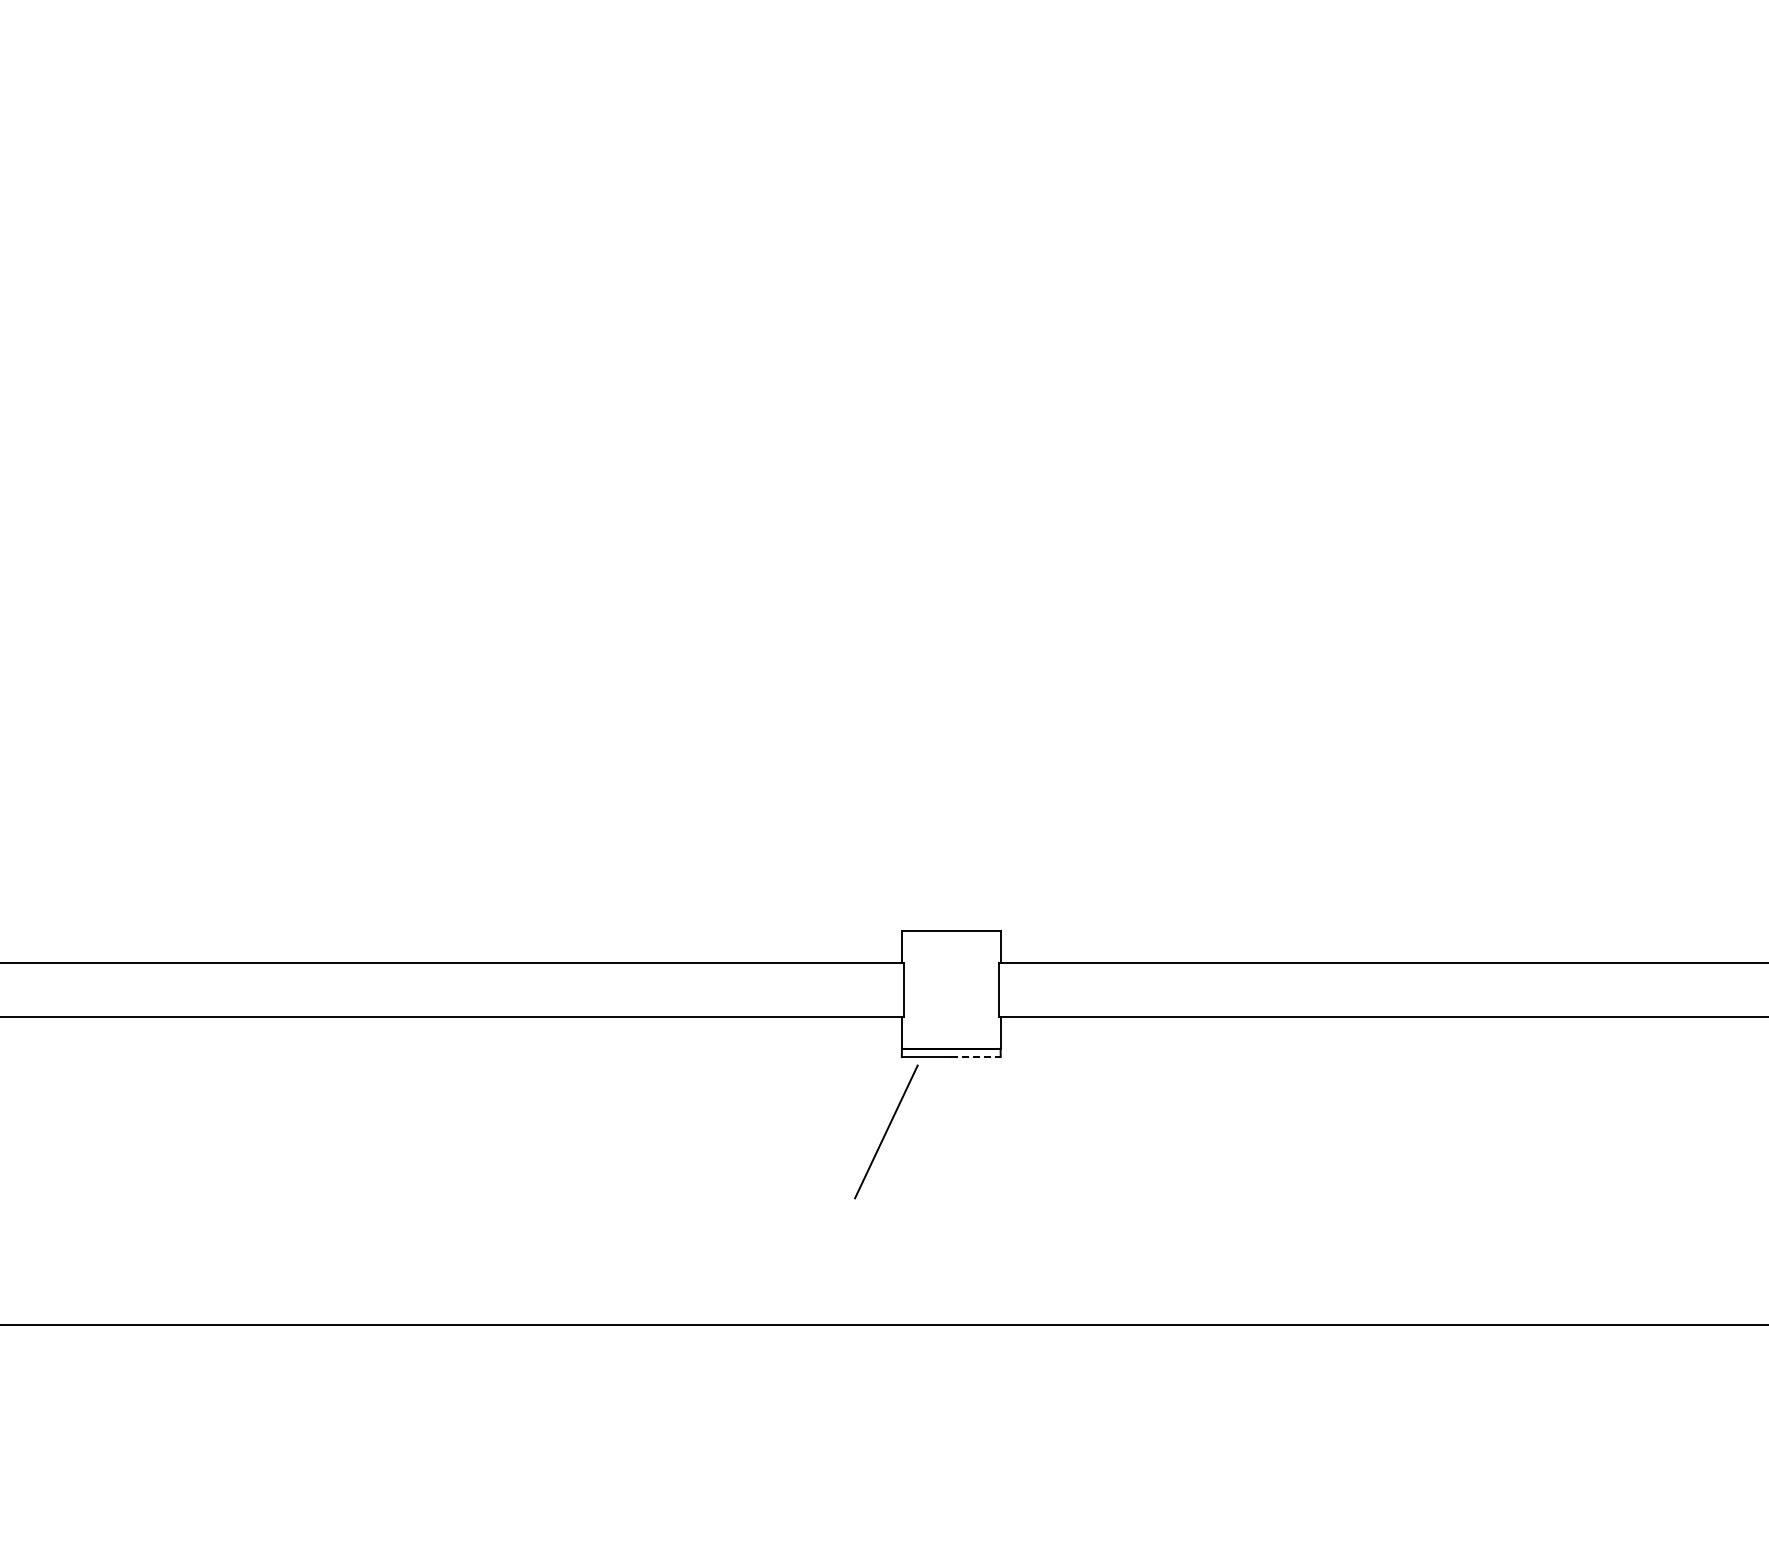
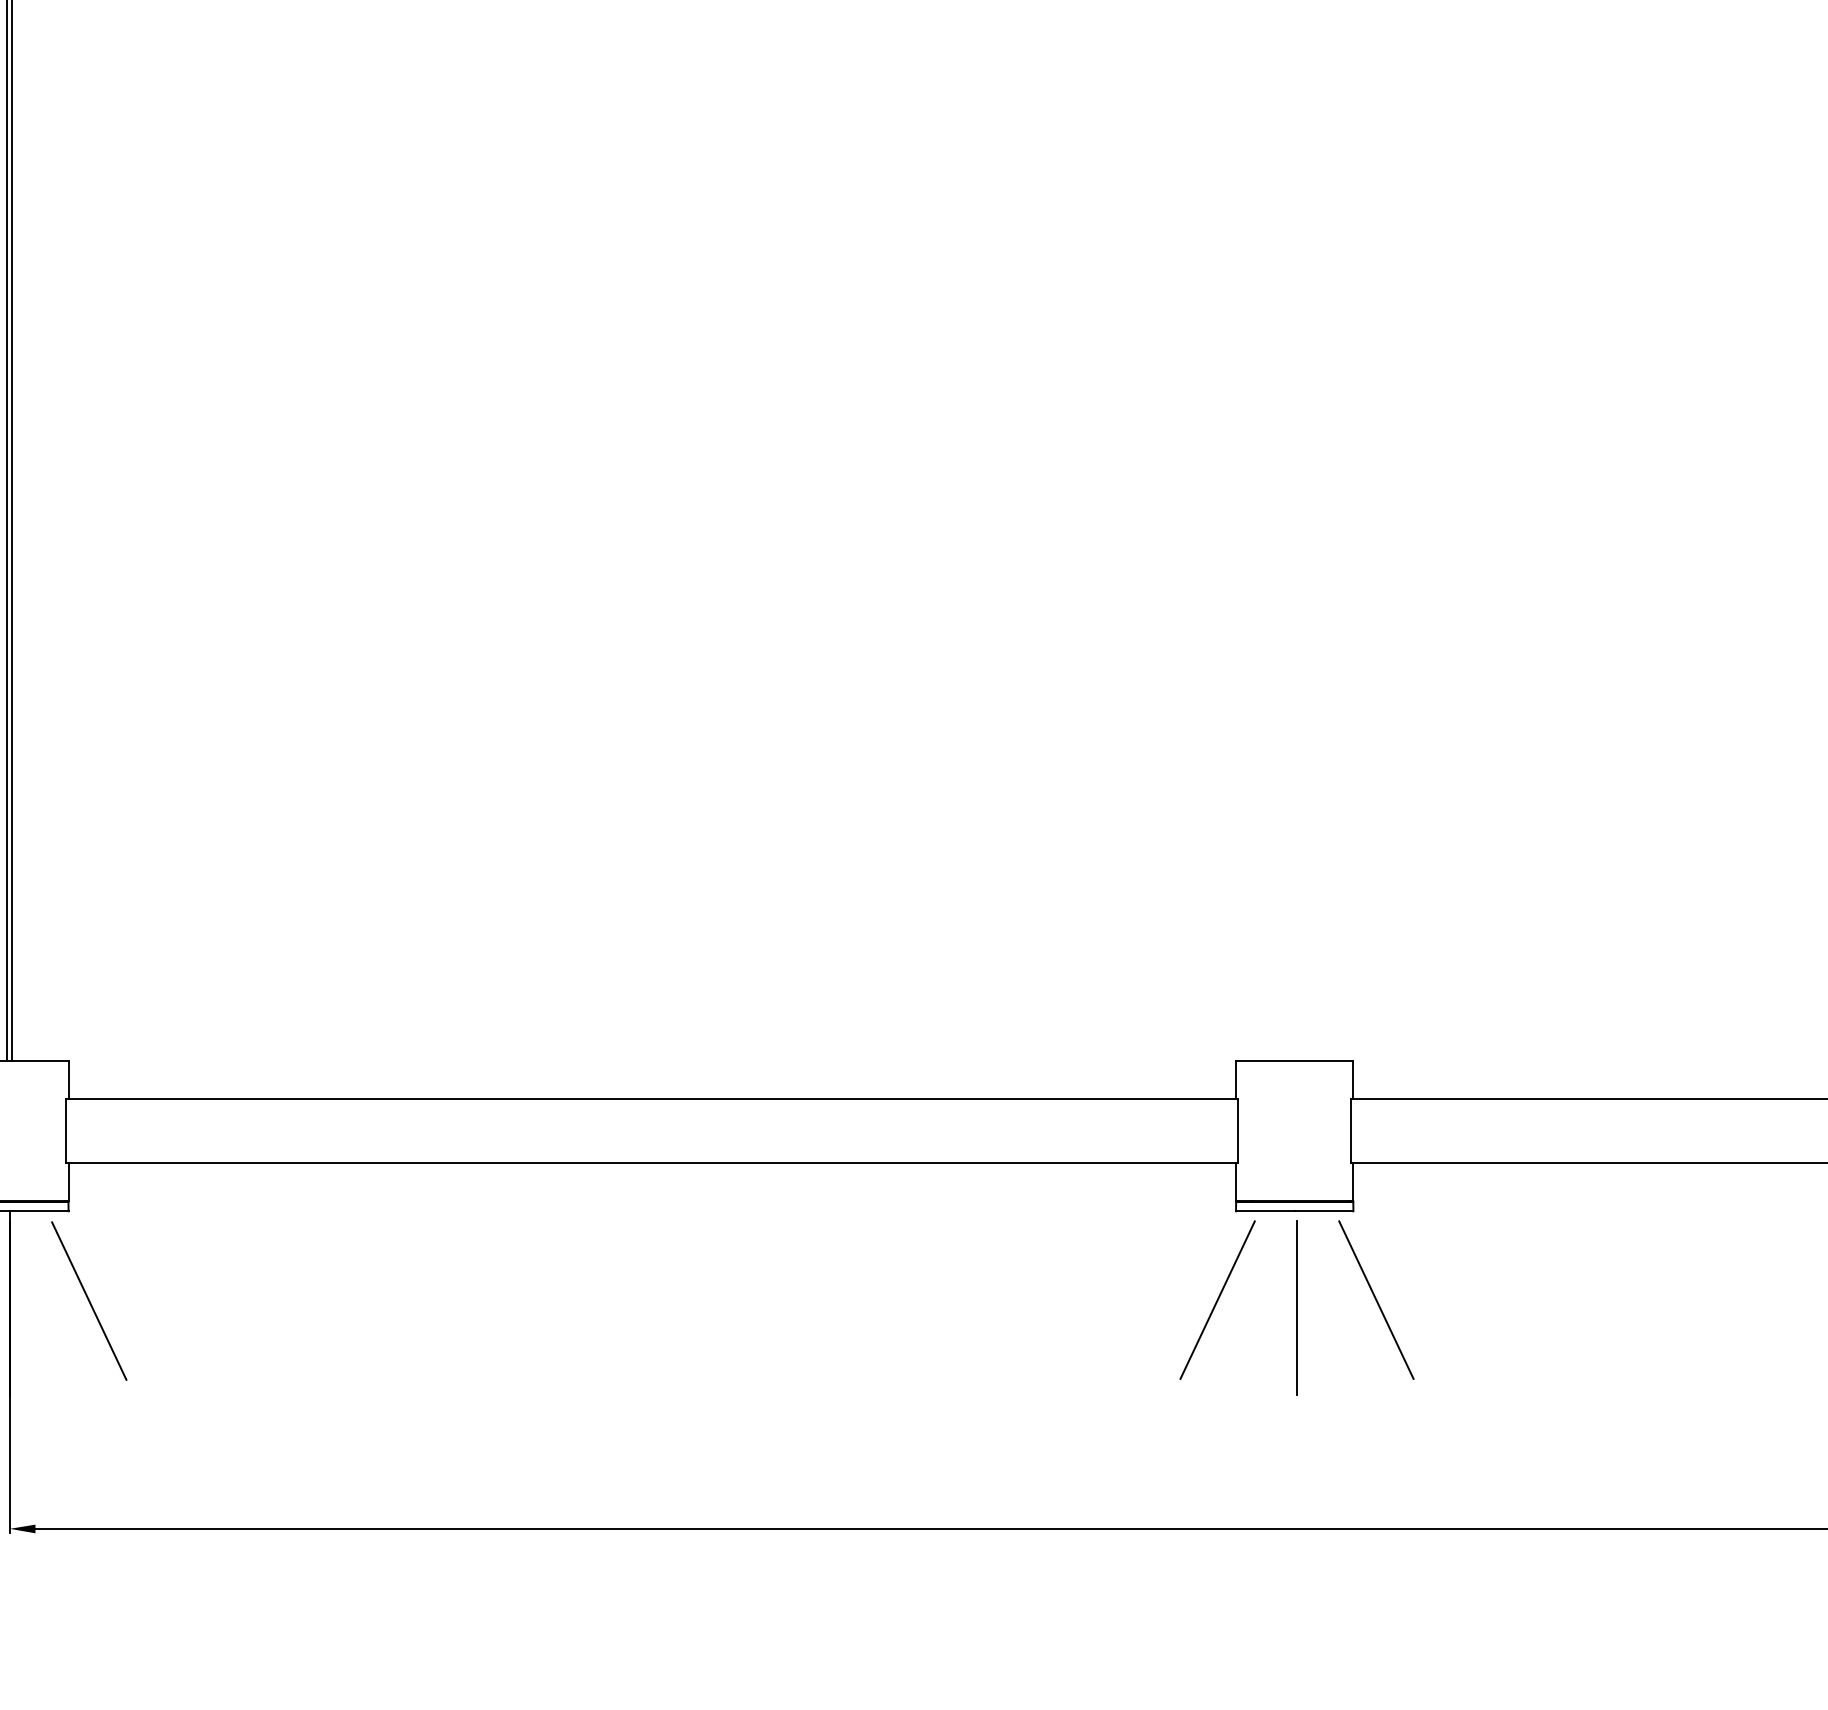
line: (976, 1057) -> (1324, 1211), dashed -> solid
line: (1019, 1131) -> (1375, 1299), added
line: (953, 1137) -> (1297, 1306), added

